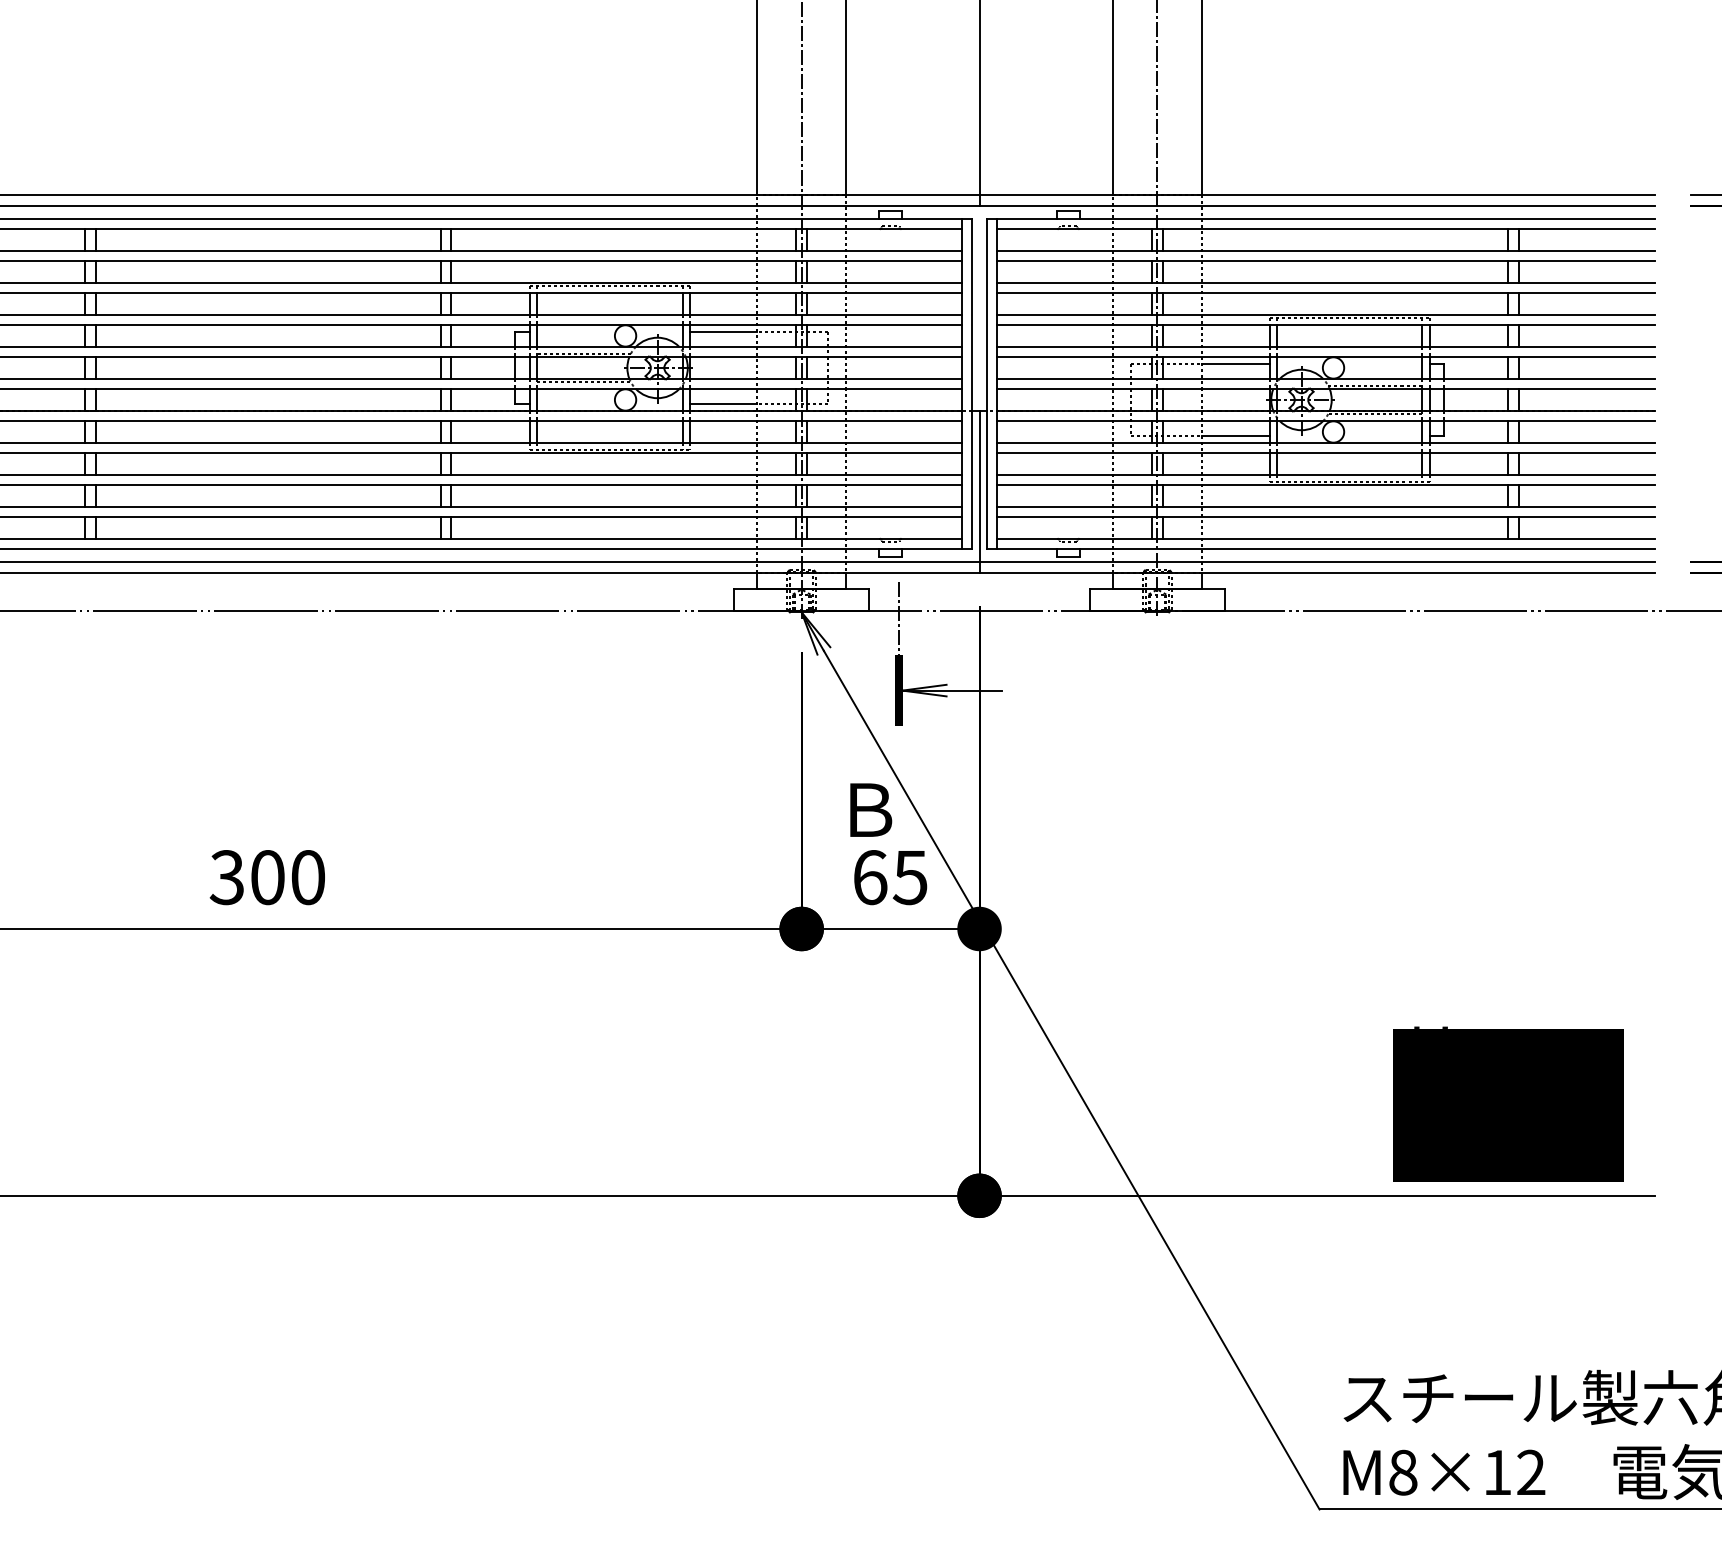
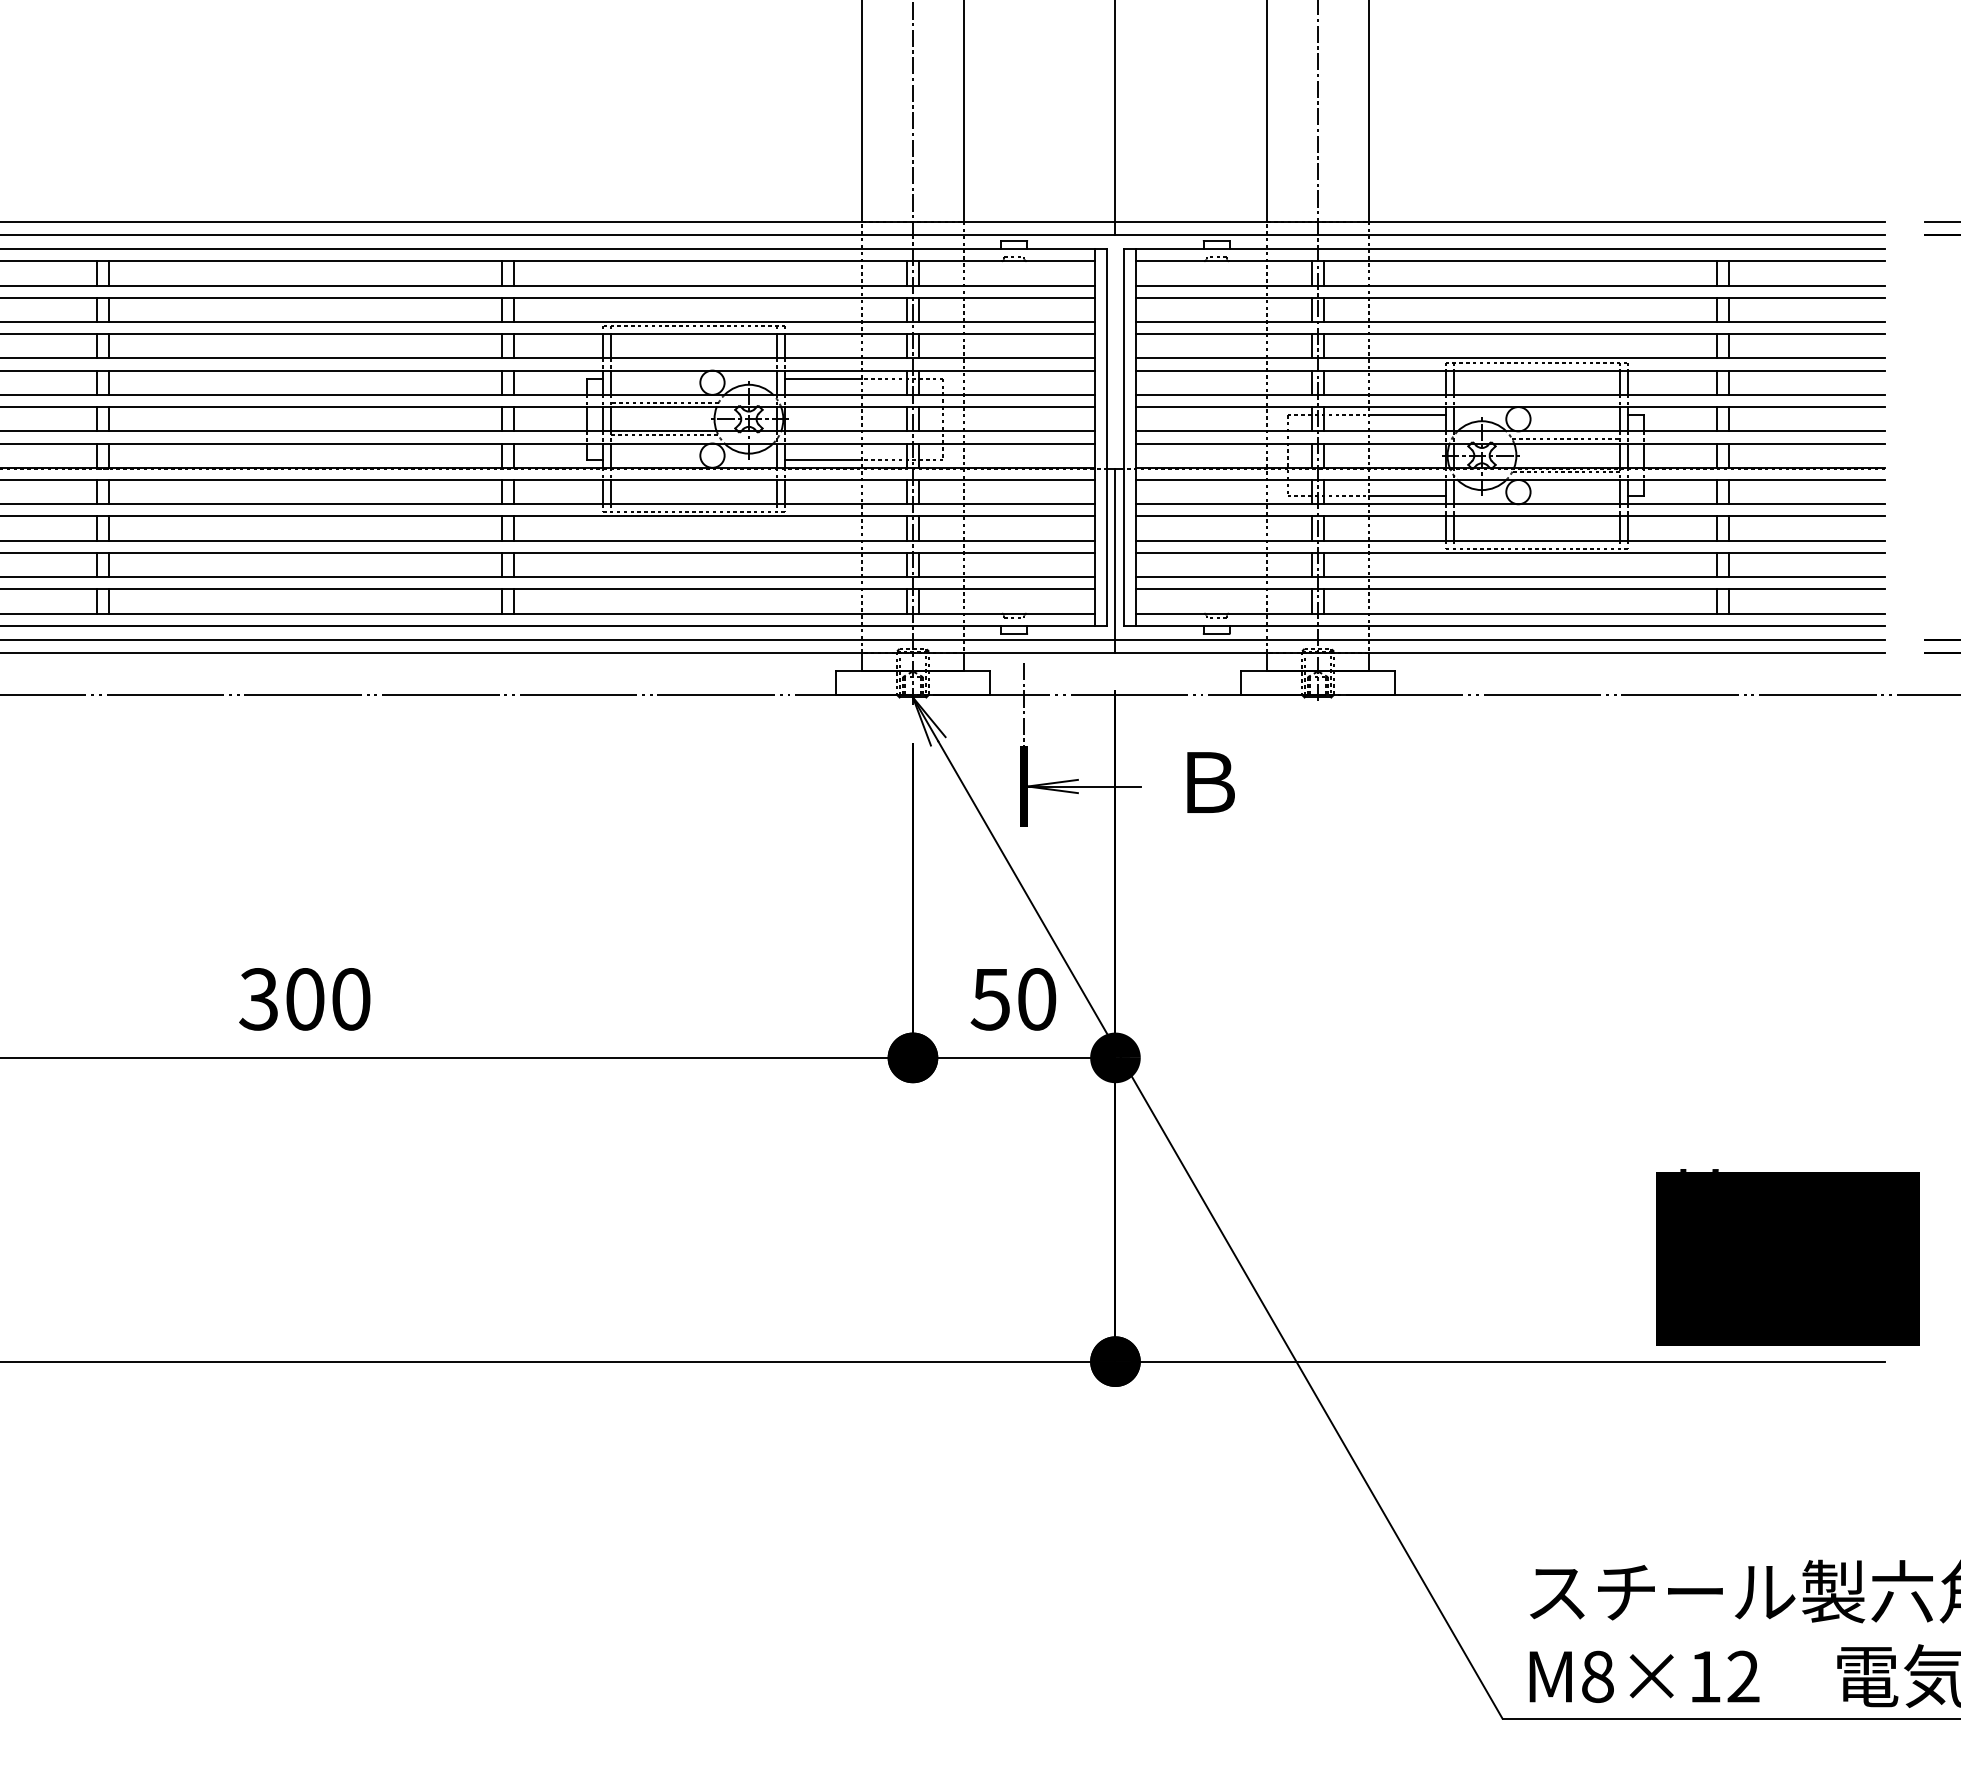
text: (870, 810) -> (1210, 782), moved
text: (889, 877) -> (1013, 999), 65 -> 50
text: (1508, 1104) -> (1787, 1257), moved

